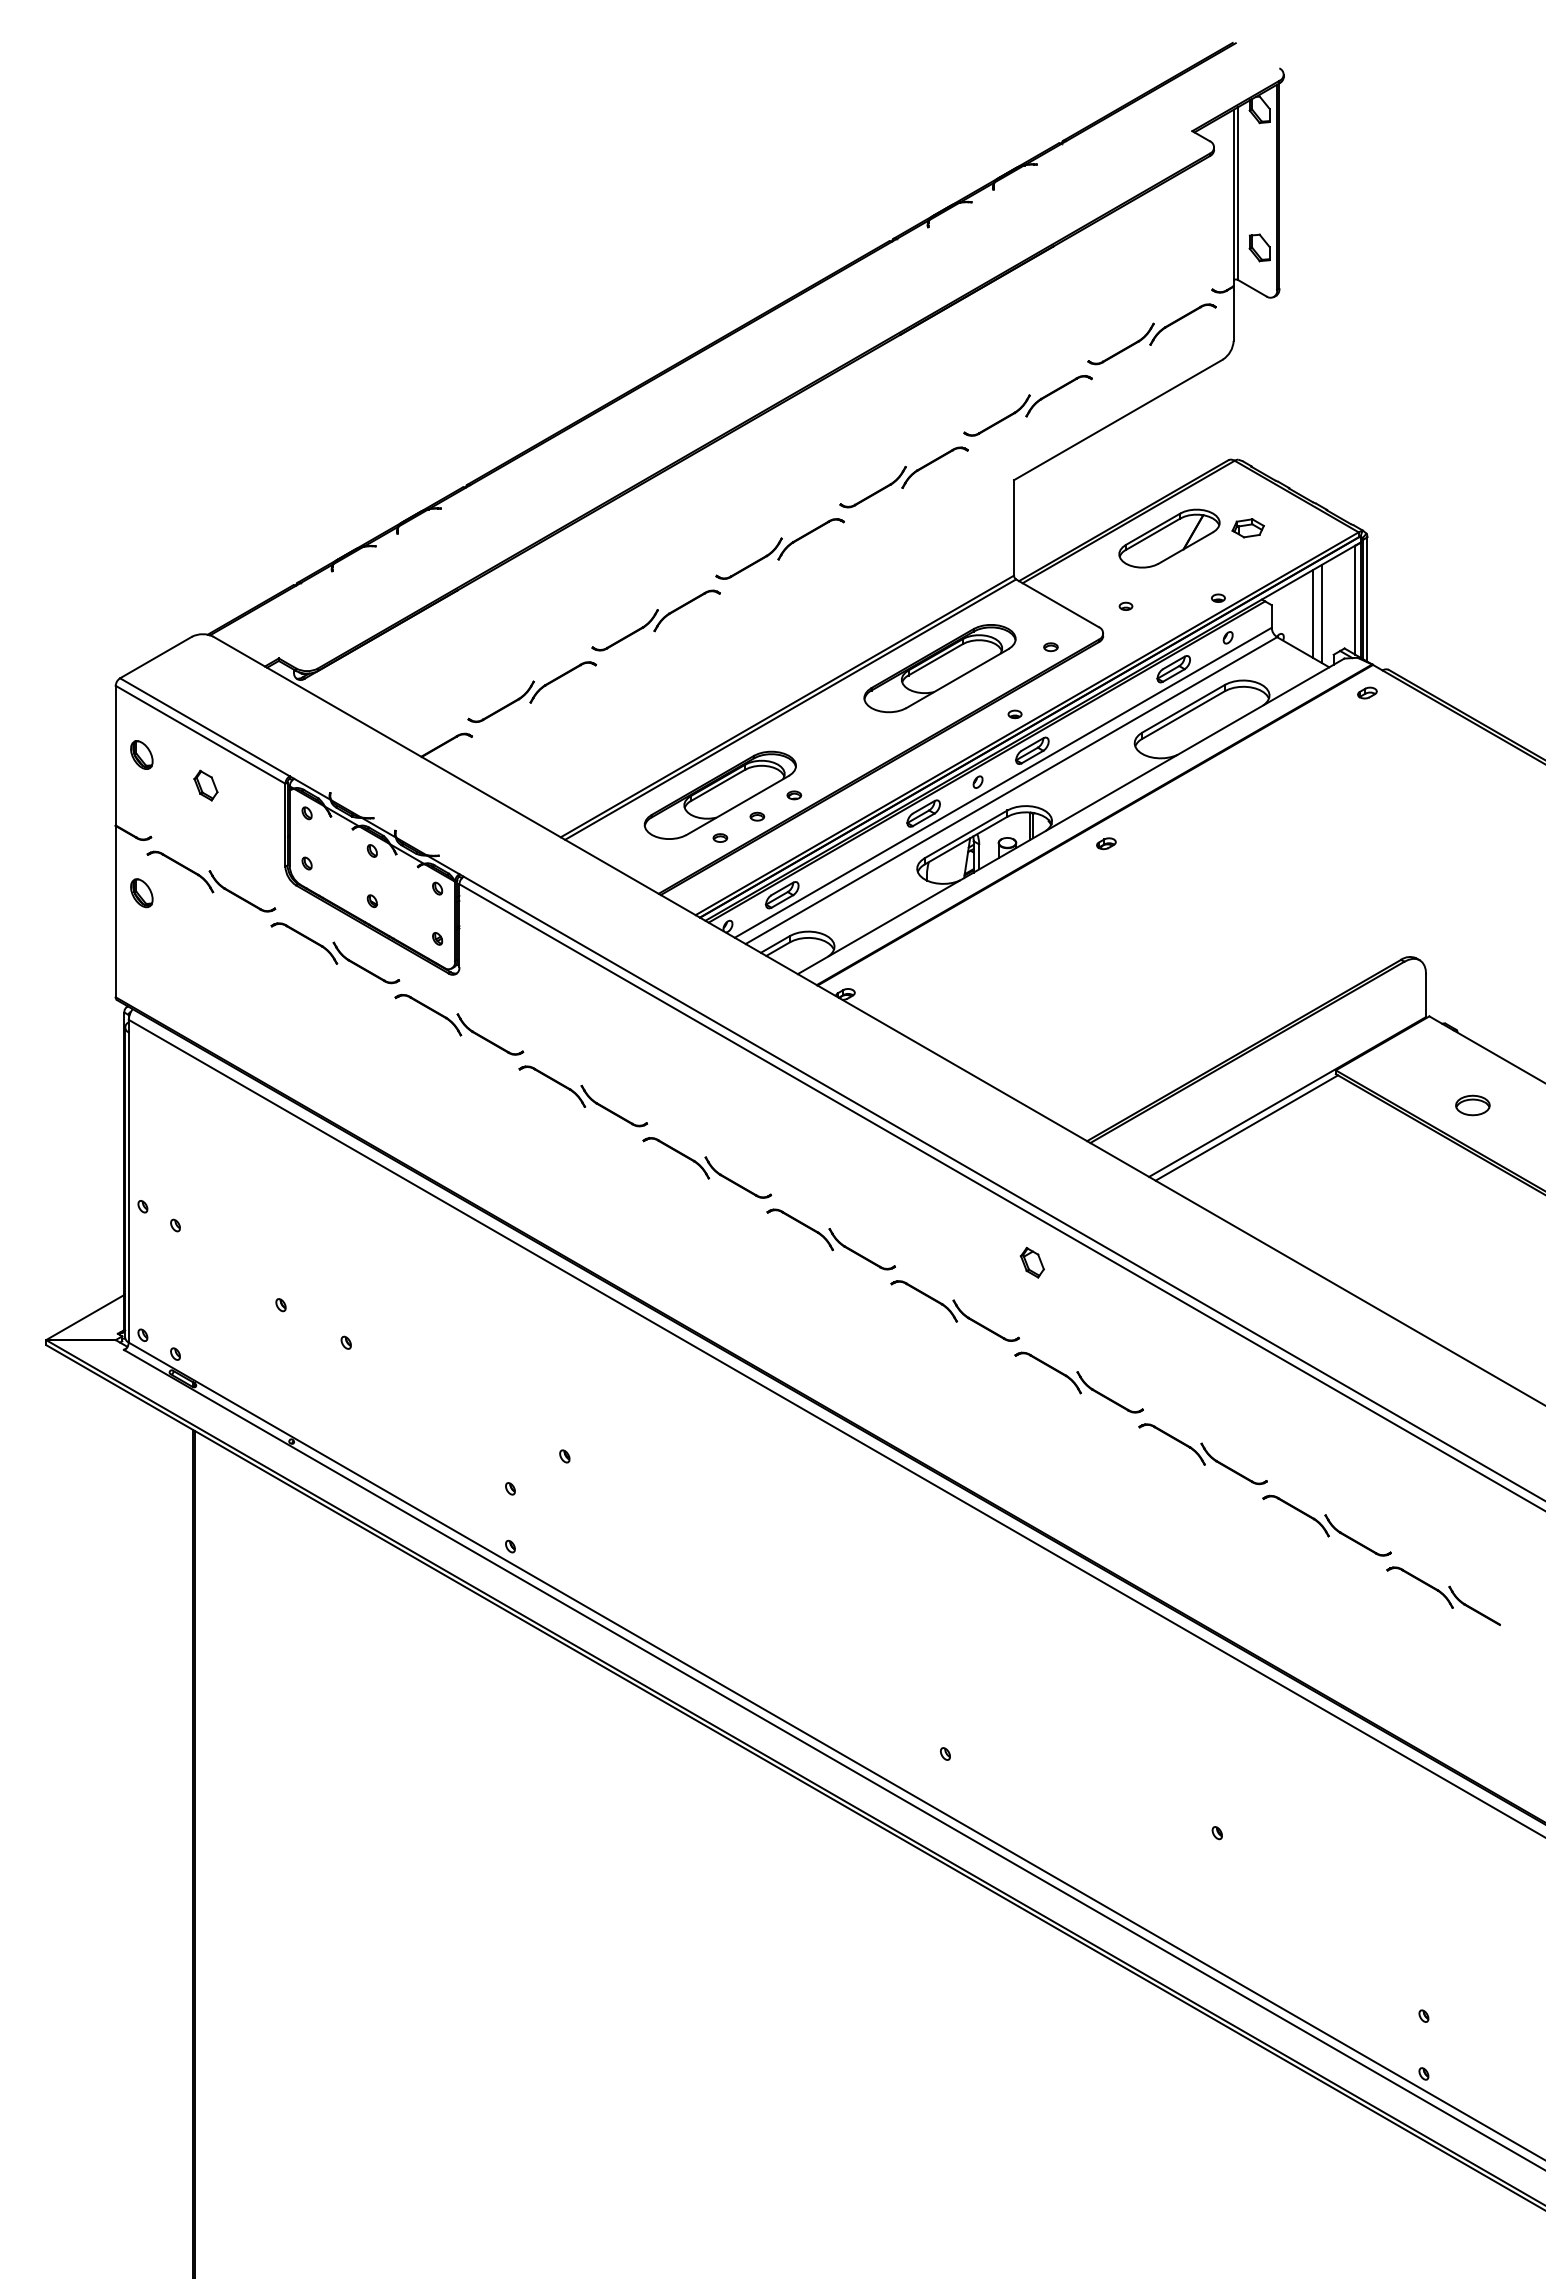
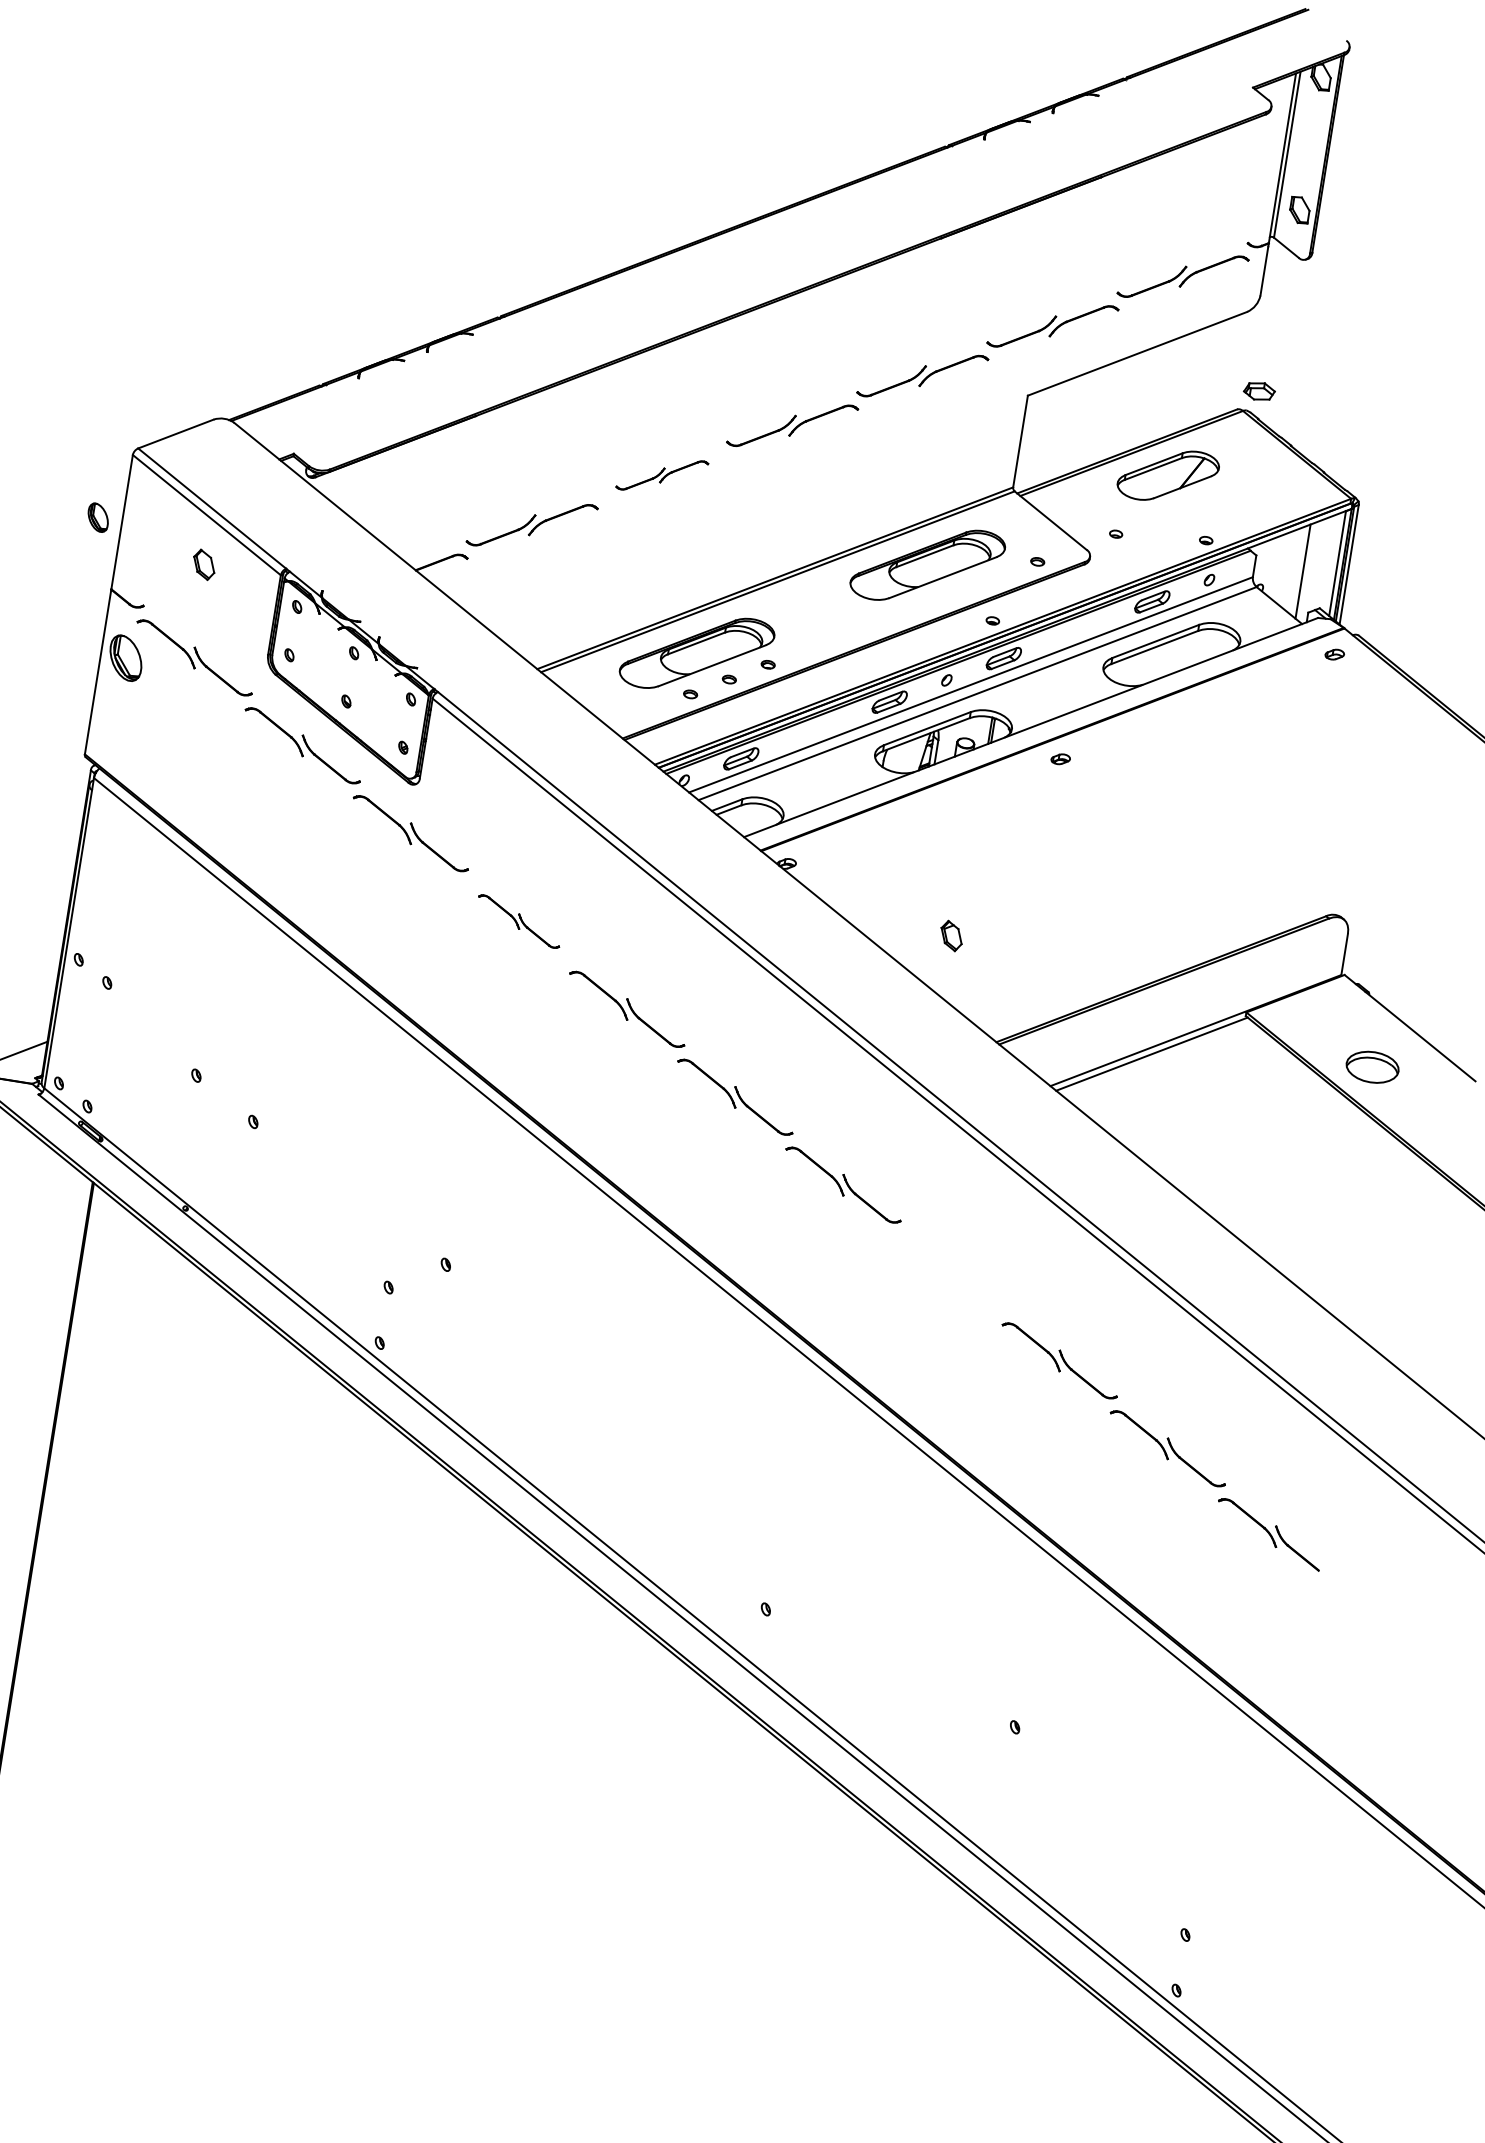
part: (1247, 528) -> (1258, 391), moved
line: (1313, 613) -> (1295, 569), removed
part: (655, 620) -> (661, 475), size x0.7
part: (141, 754) -> (98, 517), moved
part: (141, 893) -> (125, 658), size x1.6
part: (583, 1096) -> (519, 921), size x0.7
part: (1472, 1105) -> (1372, 1067), size x1.6
part: (1032, 1262) -> (951, 935), moved
part: (1078, 1382) -> (950, 1272), removed

